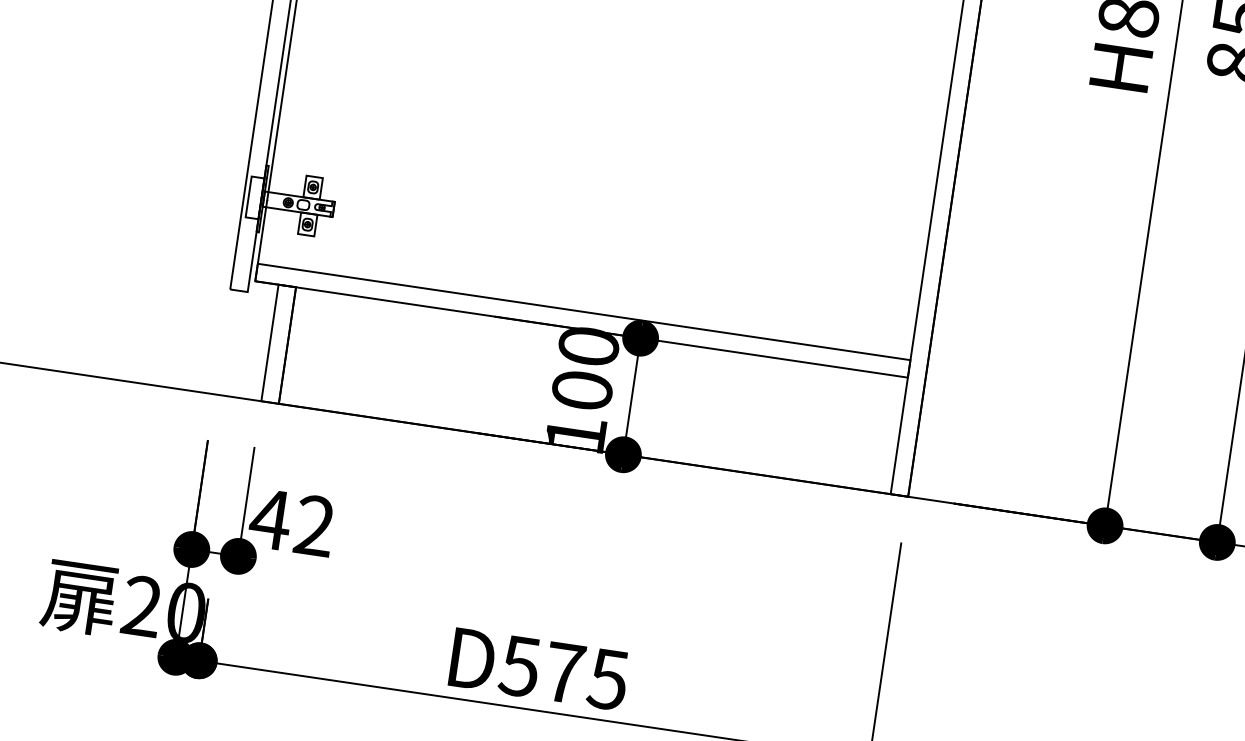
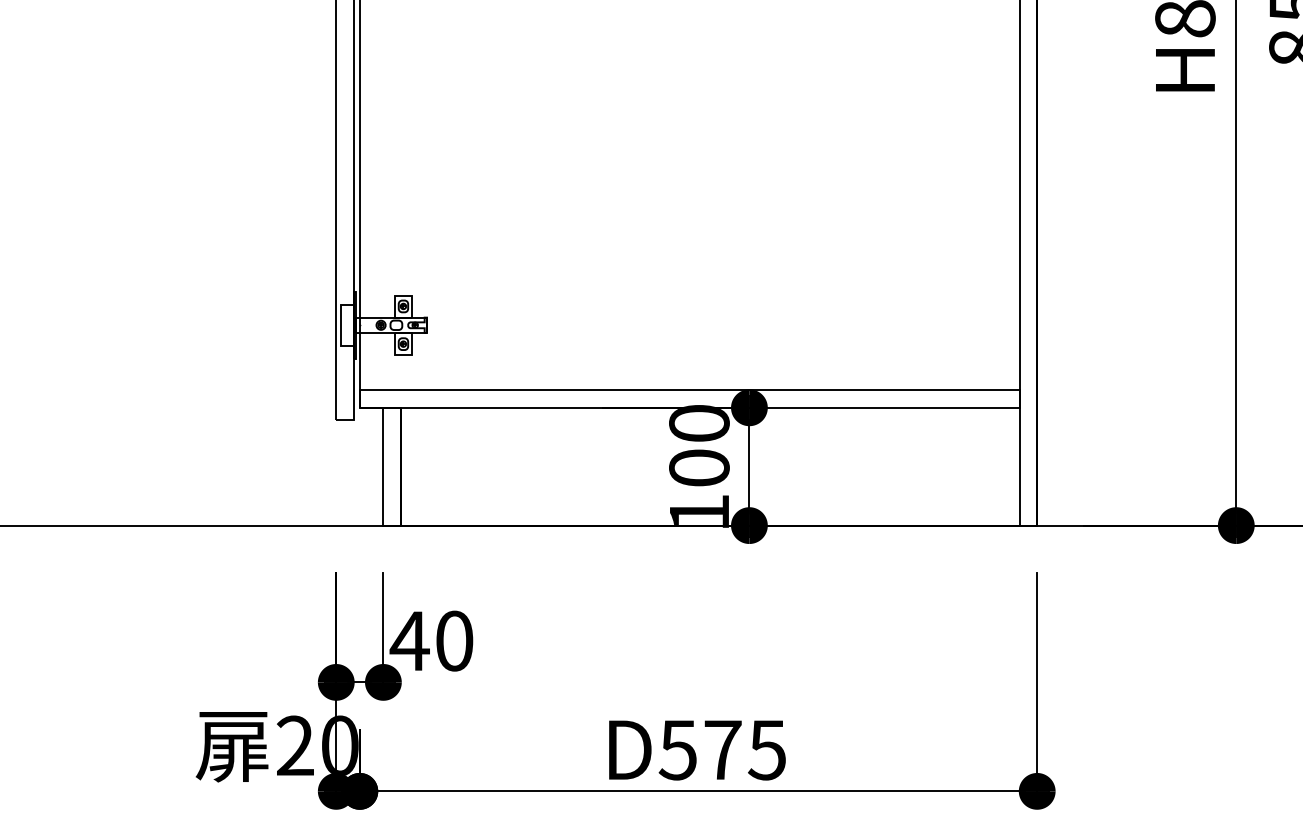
text: (314, 525) -> (454, 640), 42 -> 40

